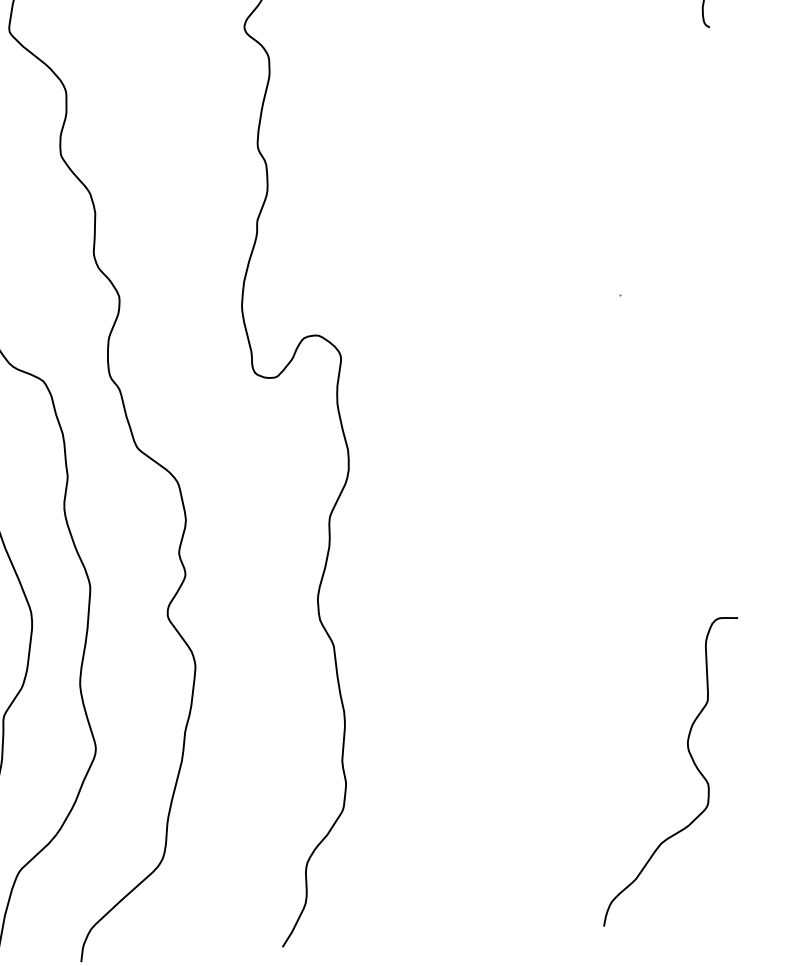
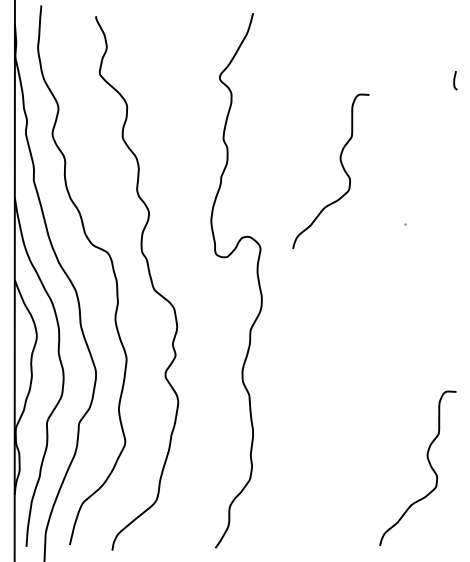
curve: (491, 188) -> (341, 166), added

